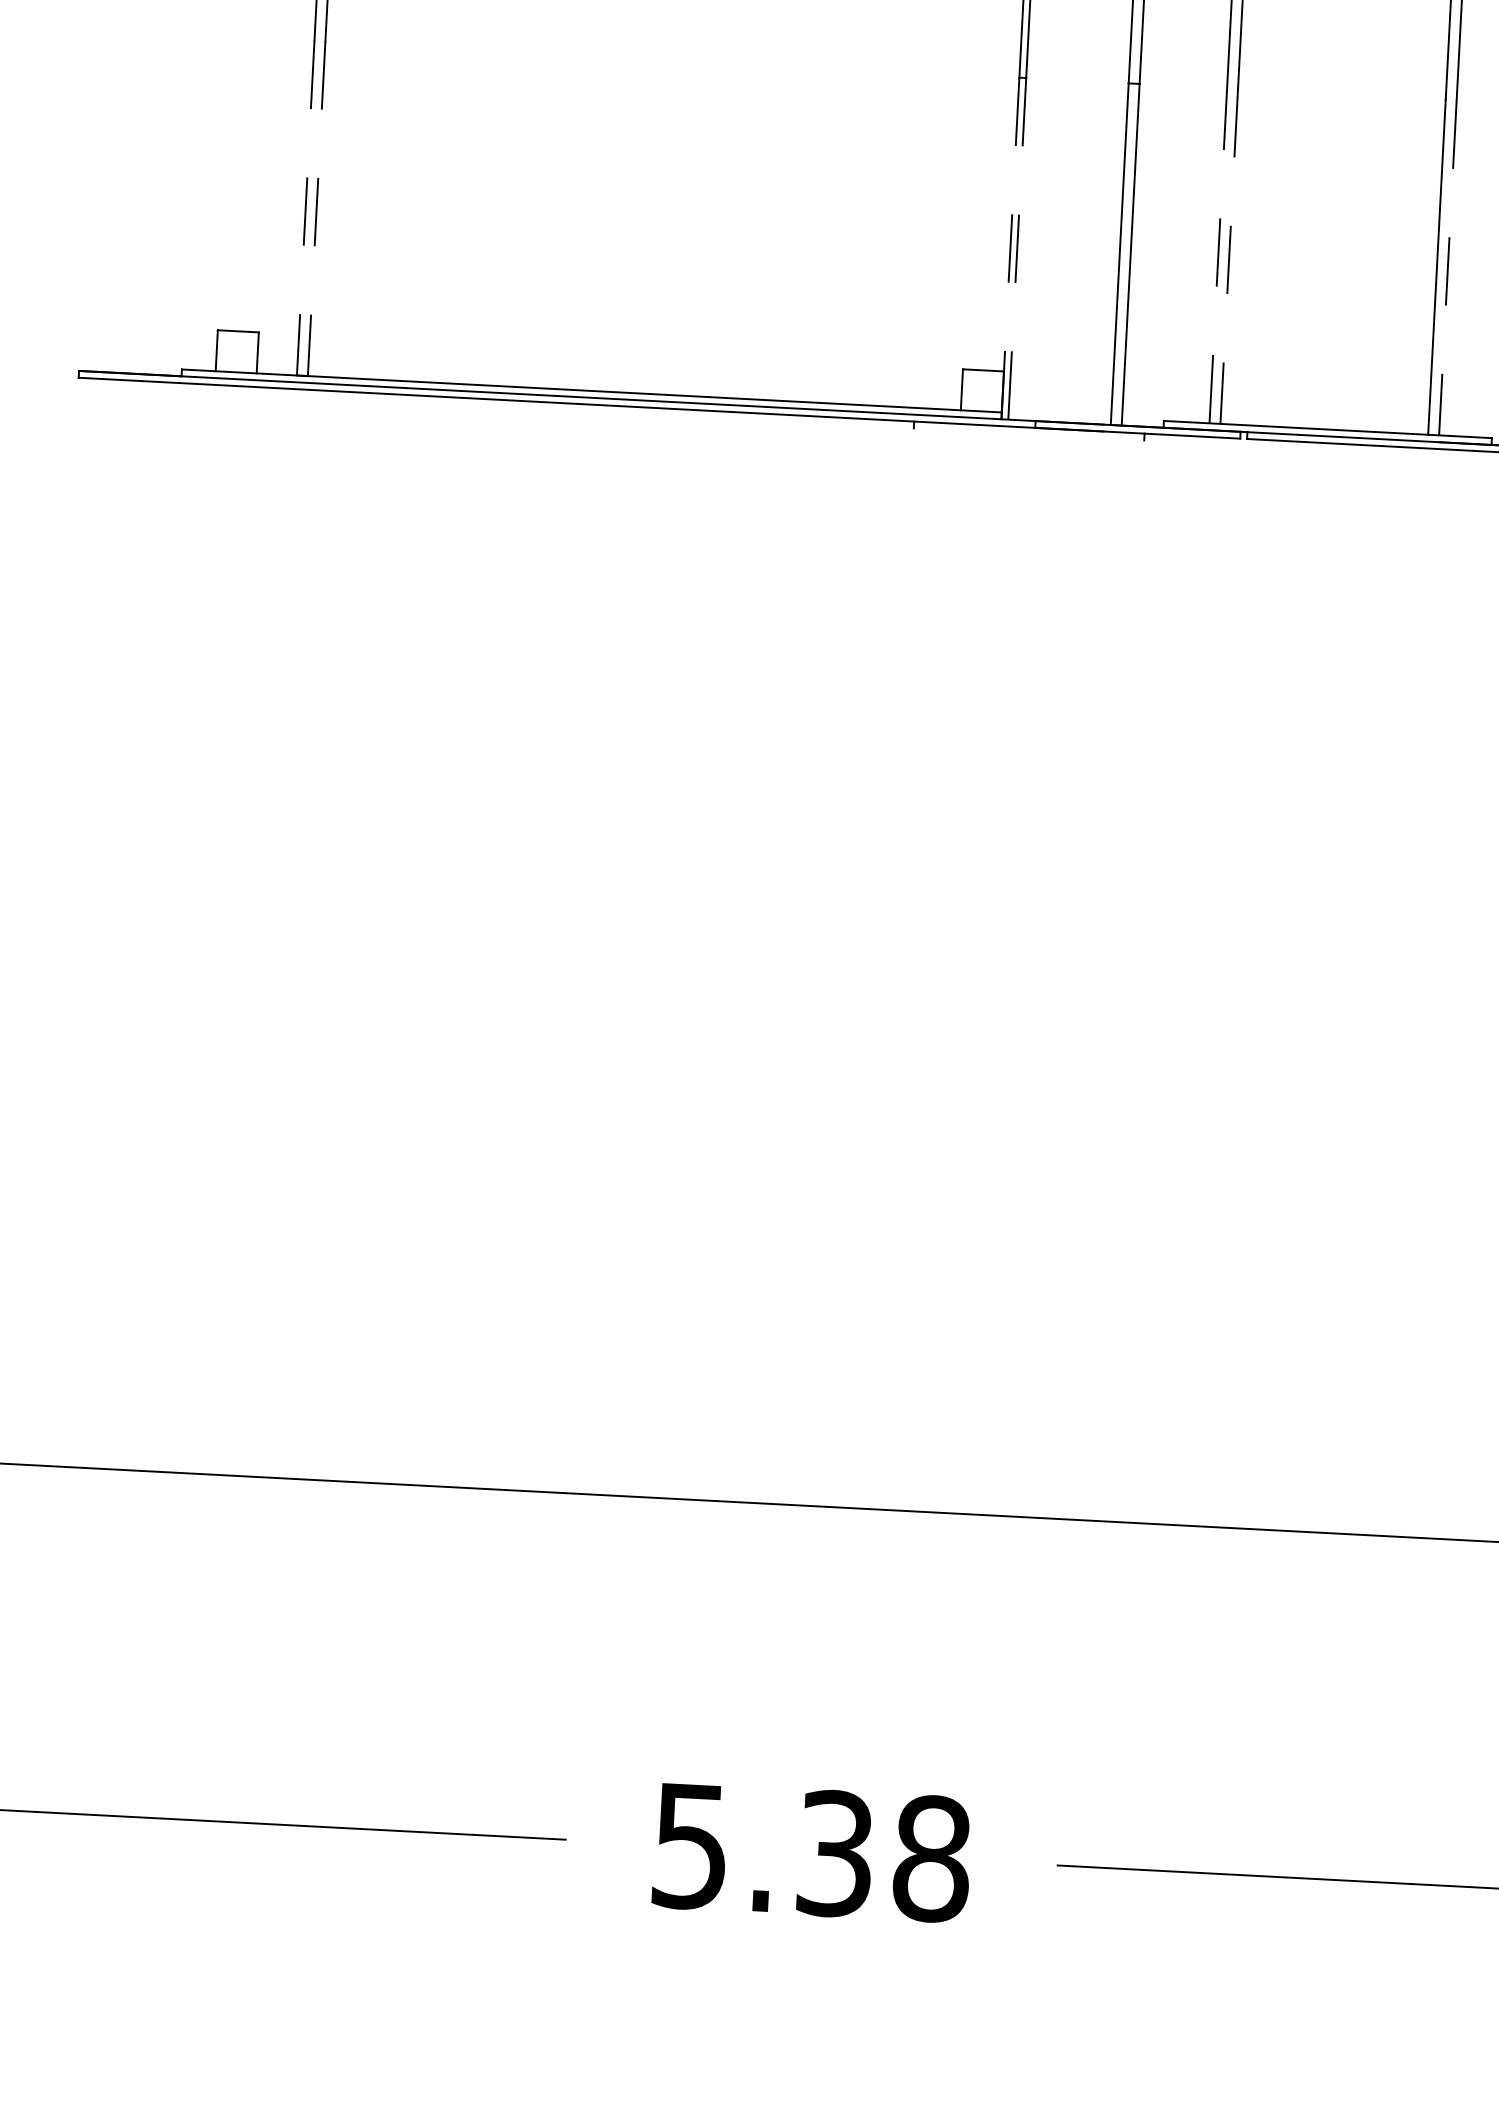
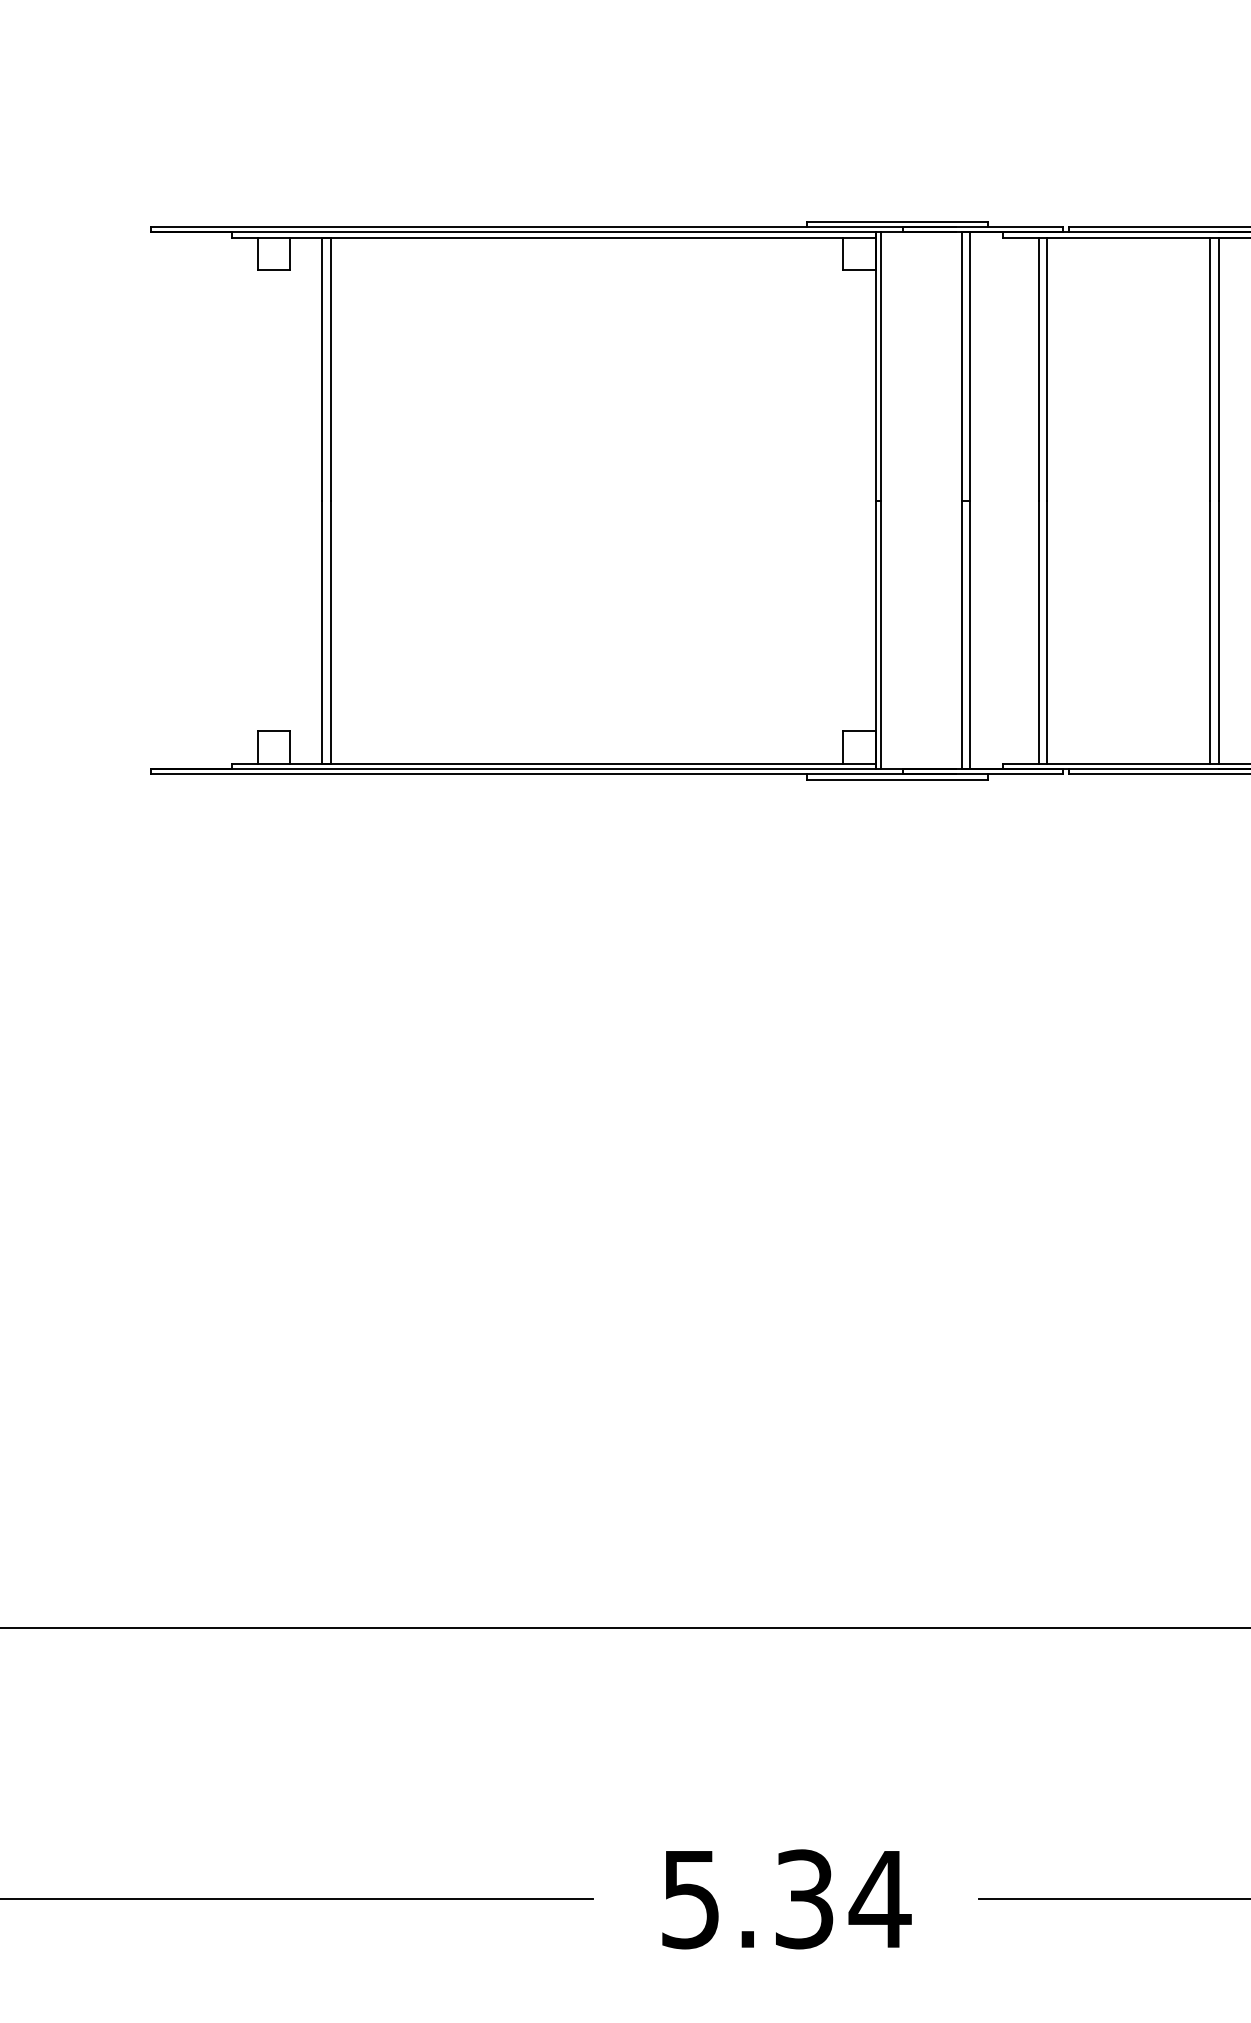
line: (306, 208) -> (322, 632), dashed -> solid
line: (316, 209) -> (330, 632), dashed -> solid
line: (1010, 247) -> (875, 634), dashed -> solid
line: (1017, 249) -> (881, 635), dashed -> solid
line: (1218, 255) -> (1038, 631), dashed -> solid
line: (1229, 256) -> (1047, 632), dashed -> solid
line: (1448, 268) -> (1219, 632), dashed -> solid
line: (1028, 434) -> (897, 779), added
text: (930, 1859) -> (879, 1899), 5.38 -> 5.34

